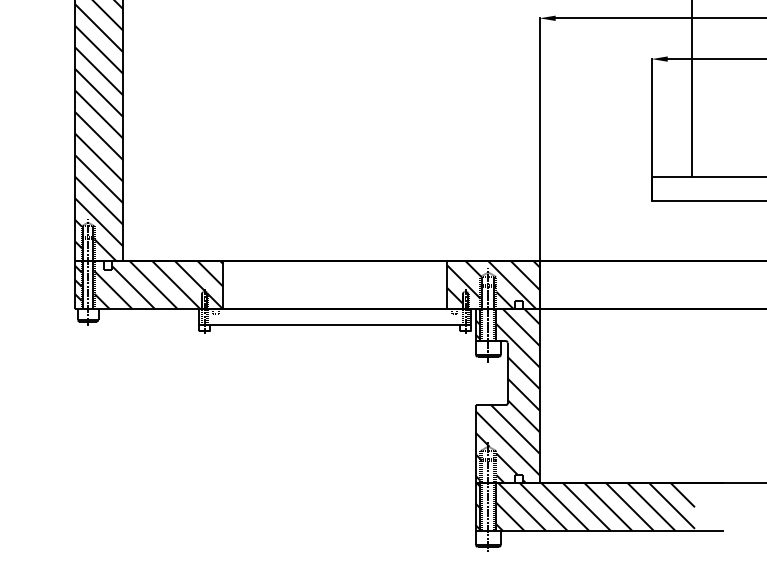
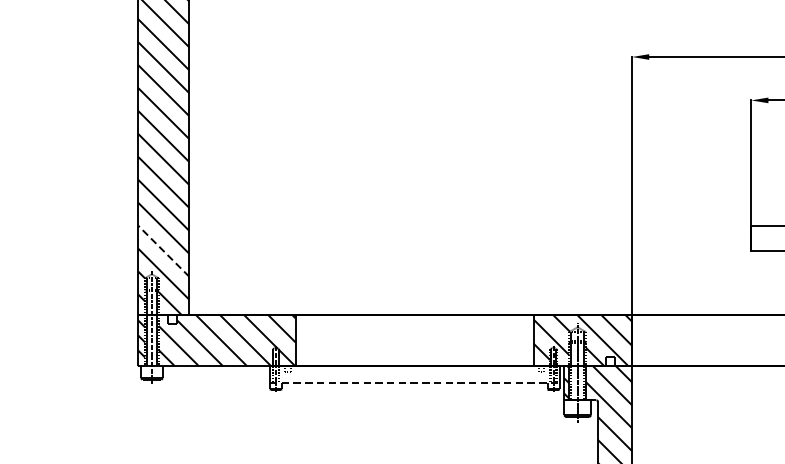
line: (99, 200) -> (164, 250), solid -> dashed
line: (335, 325) -> (415, 383), solid -> dashed

